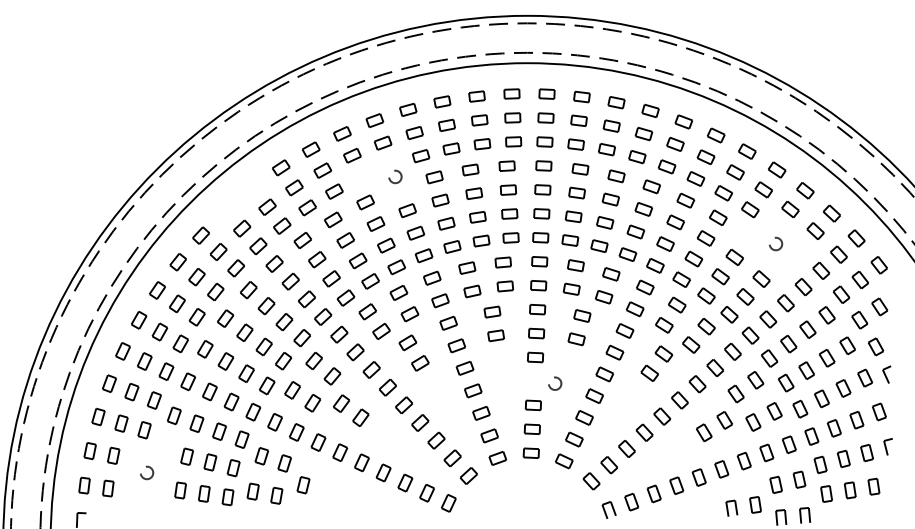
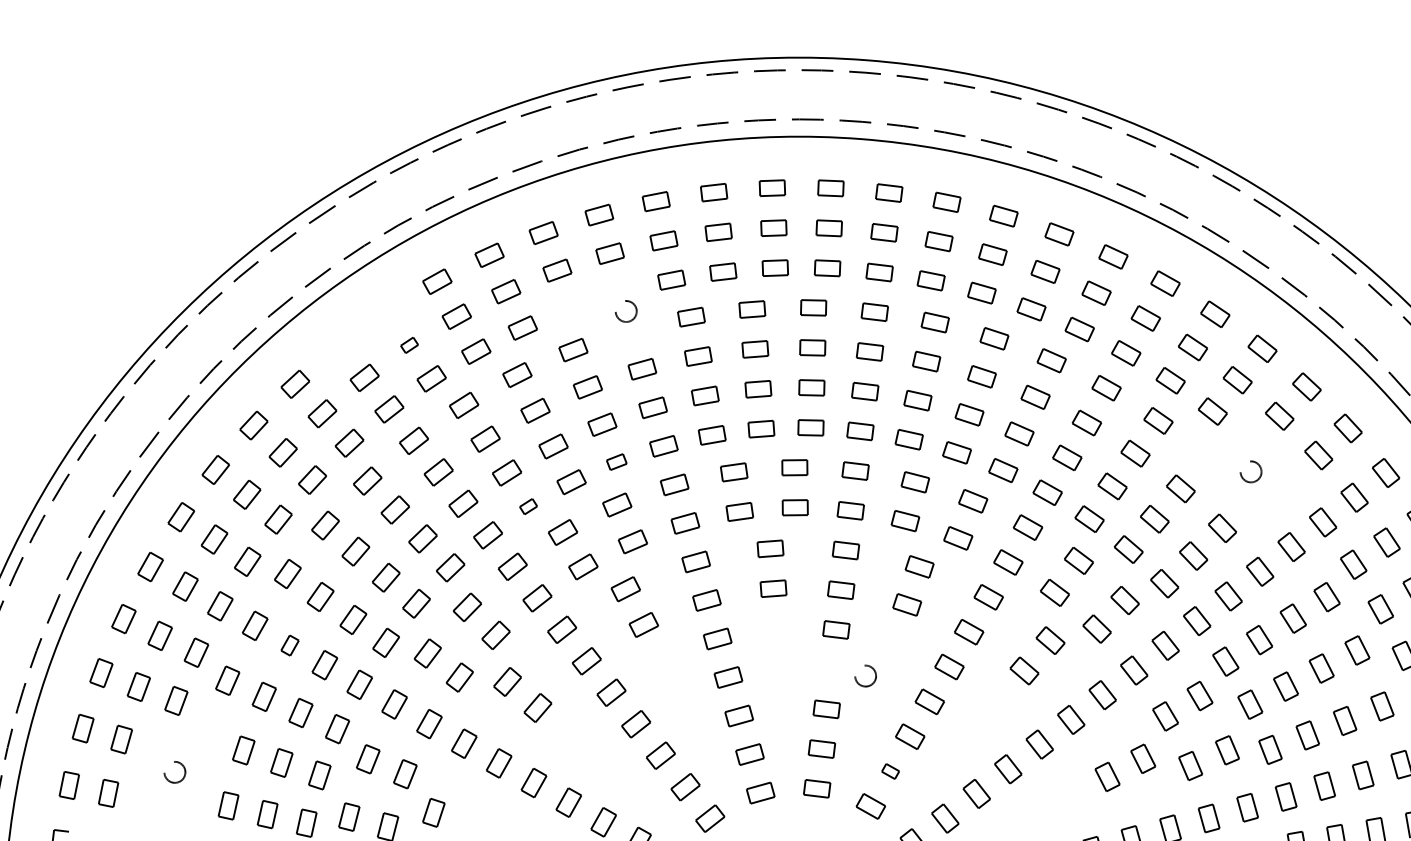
part: (267, 206) -> (409, 344), size x0.6
part: (396, 267) -> (616, 462), size x0.7
part: (345, 297) -> (527, 505), size x0.6
part: (209, 391) -> (289, 644), size x0.7
part: (574, 439) -> (890, 771), size x0.6

